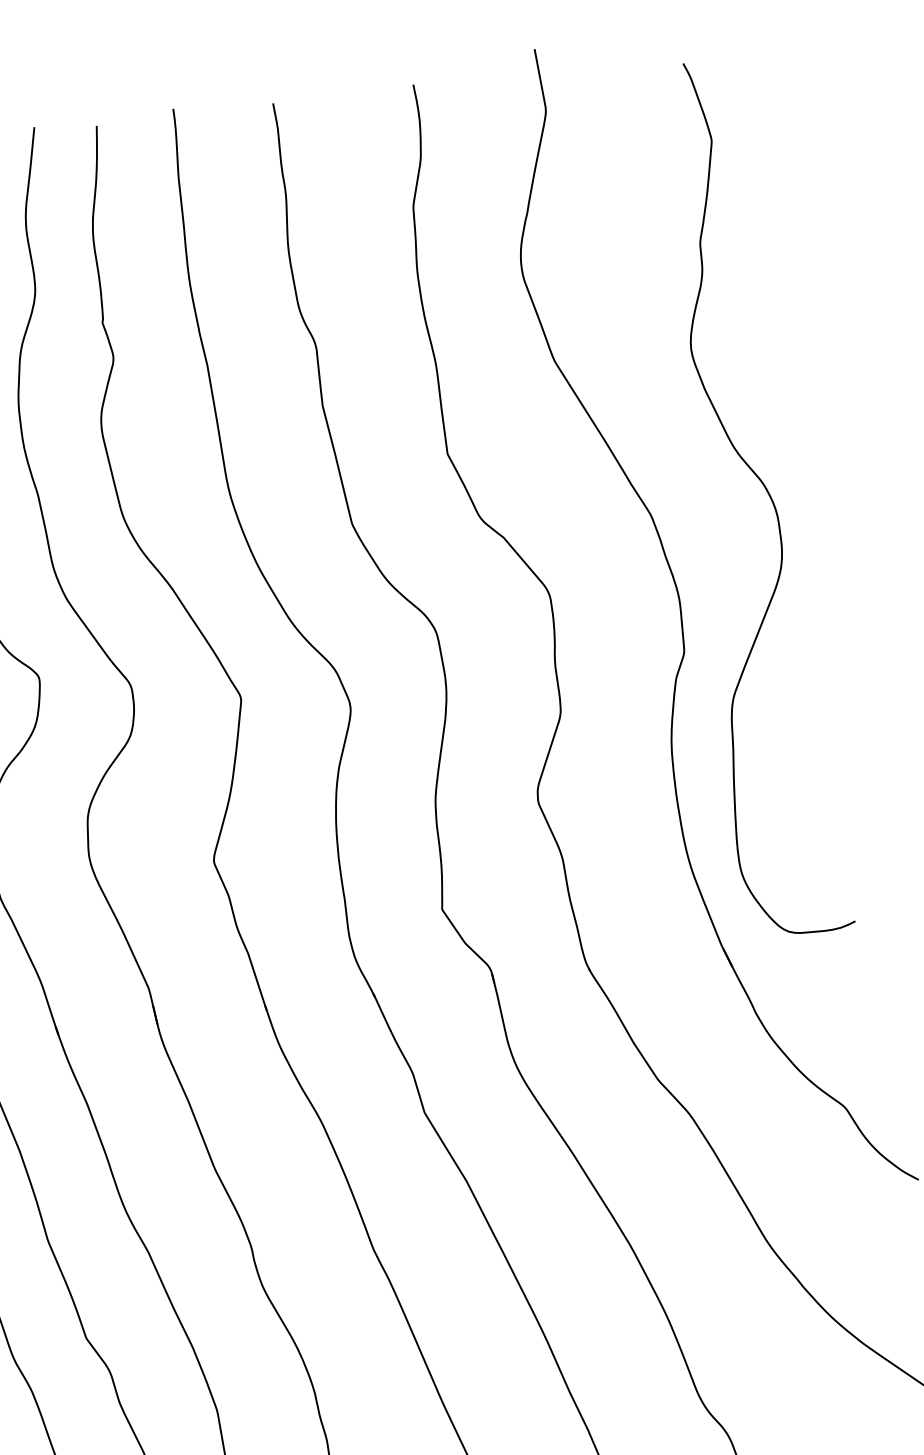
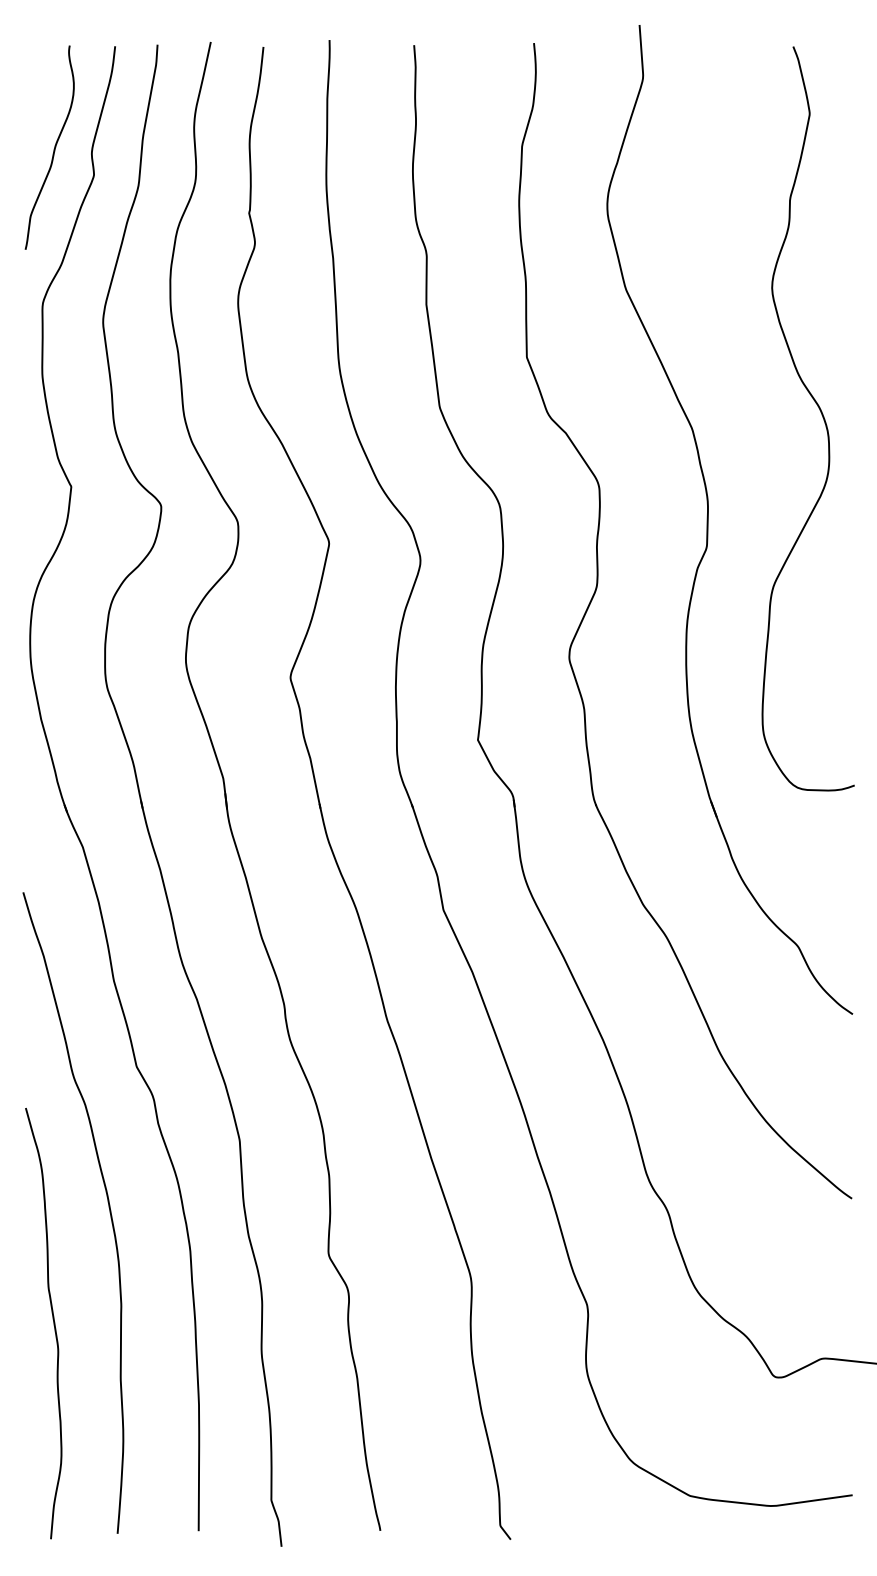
curve: (764, 488) -> (820, 412), moved

